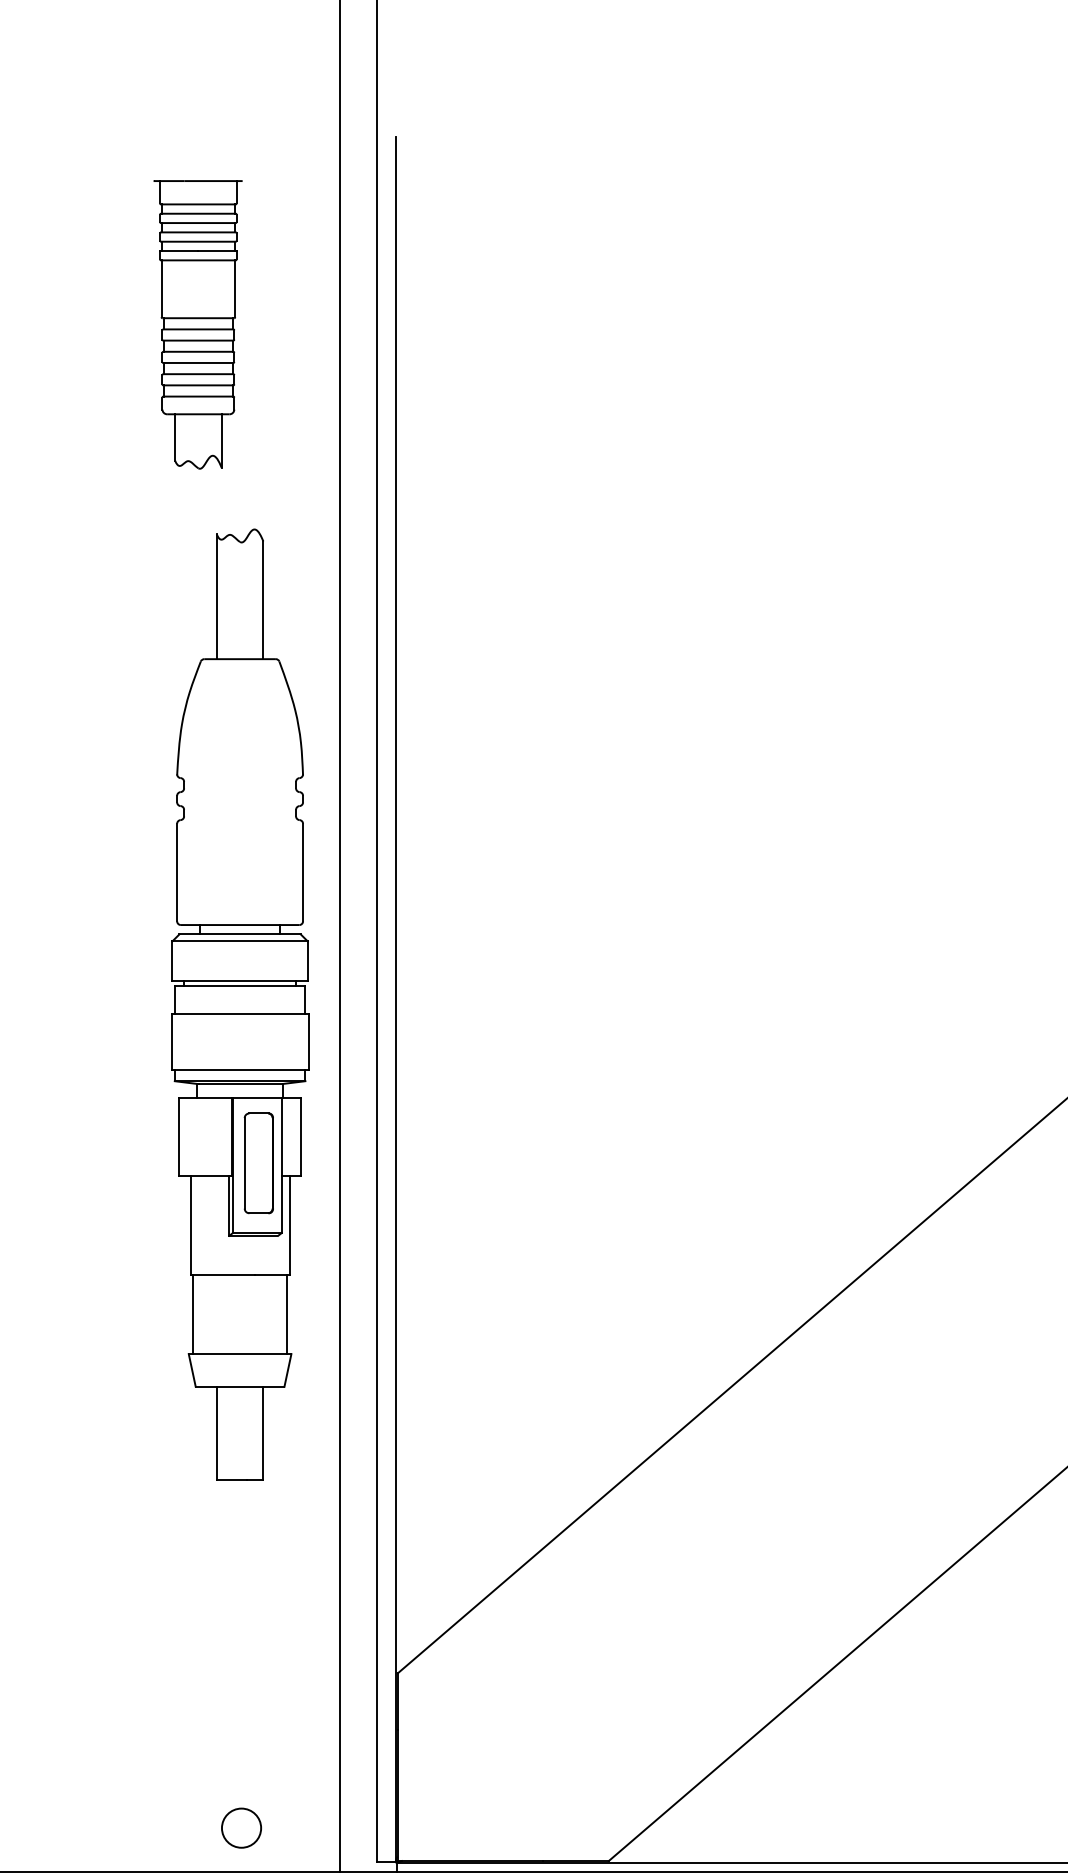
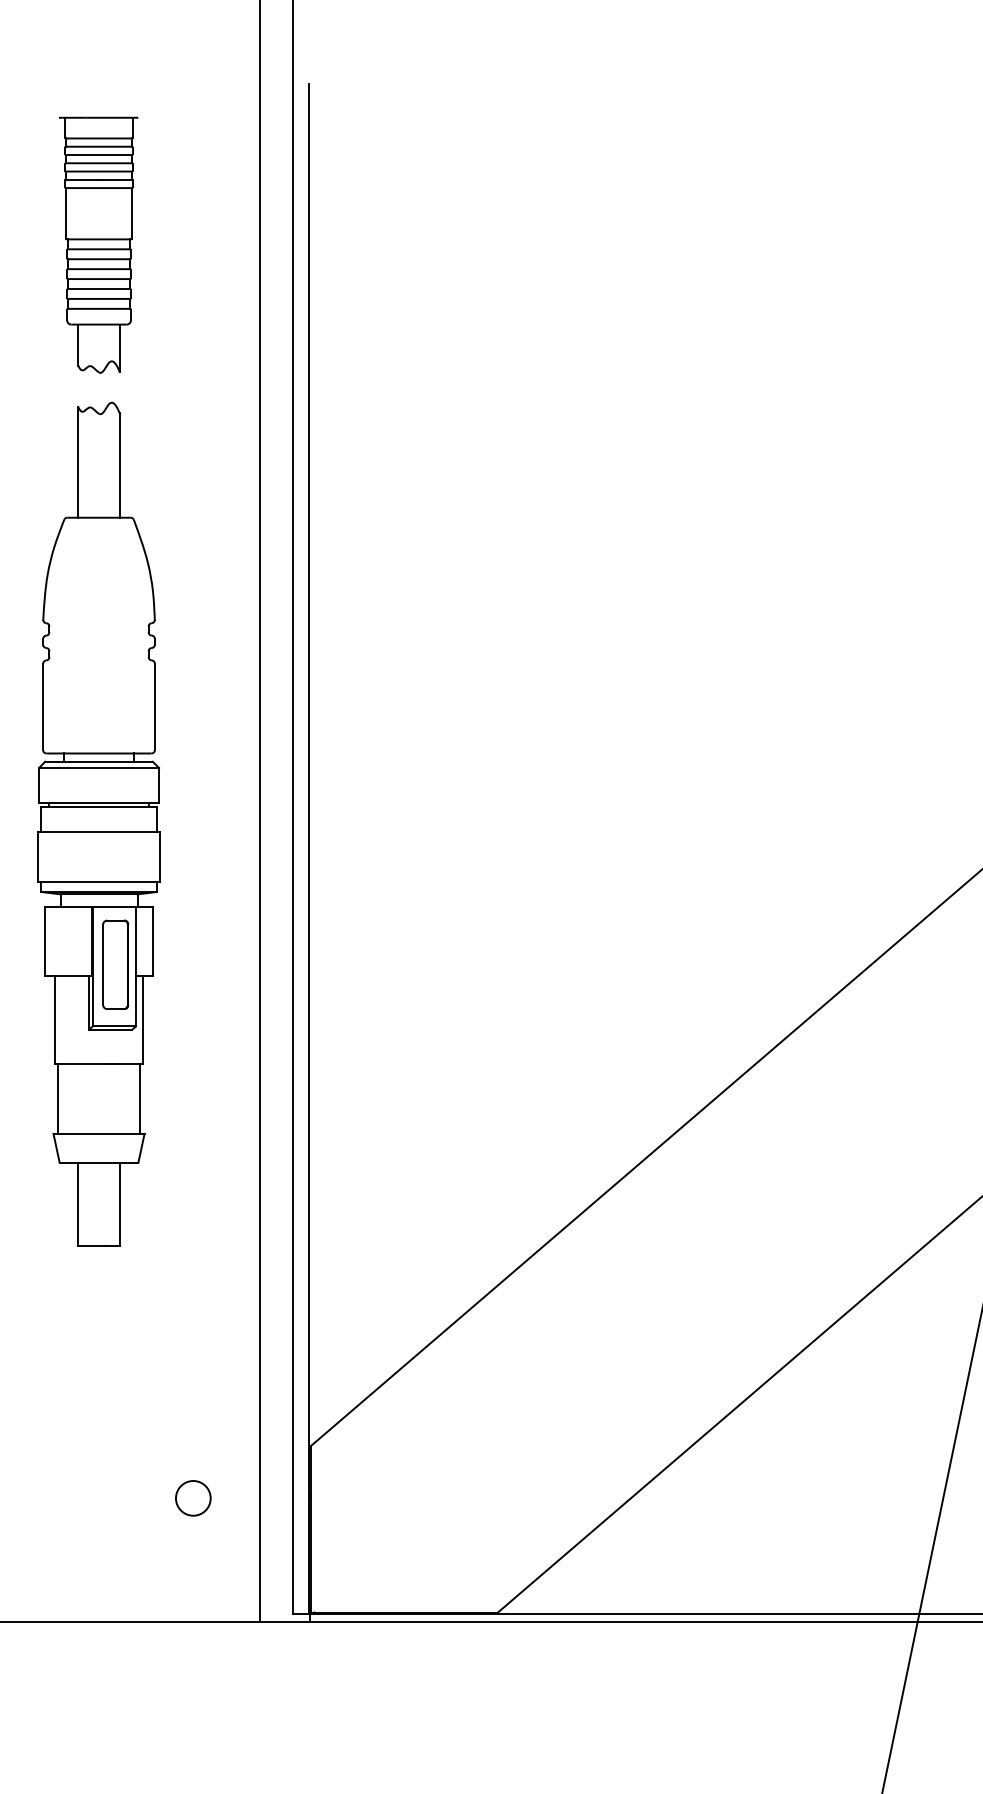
part: (197, 323) -> (98, 244), moved
part: (239, 1003) -> (98, 823), moved
circle: (241, 1828) -> (193, 1498), moved

